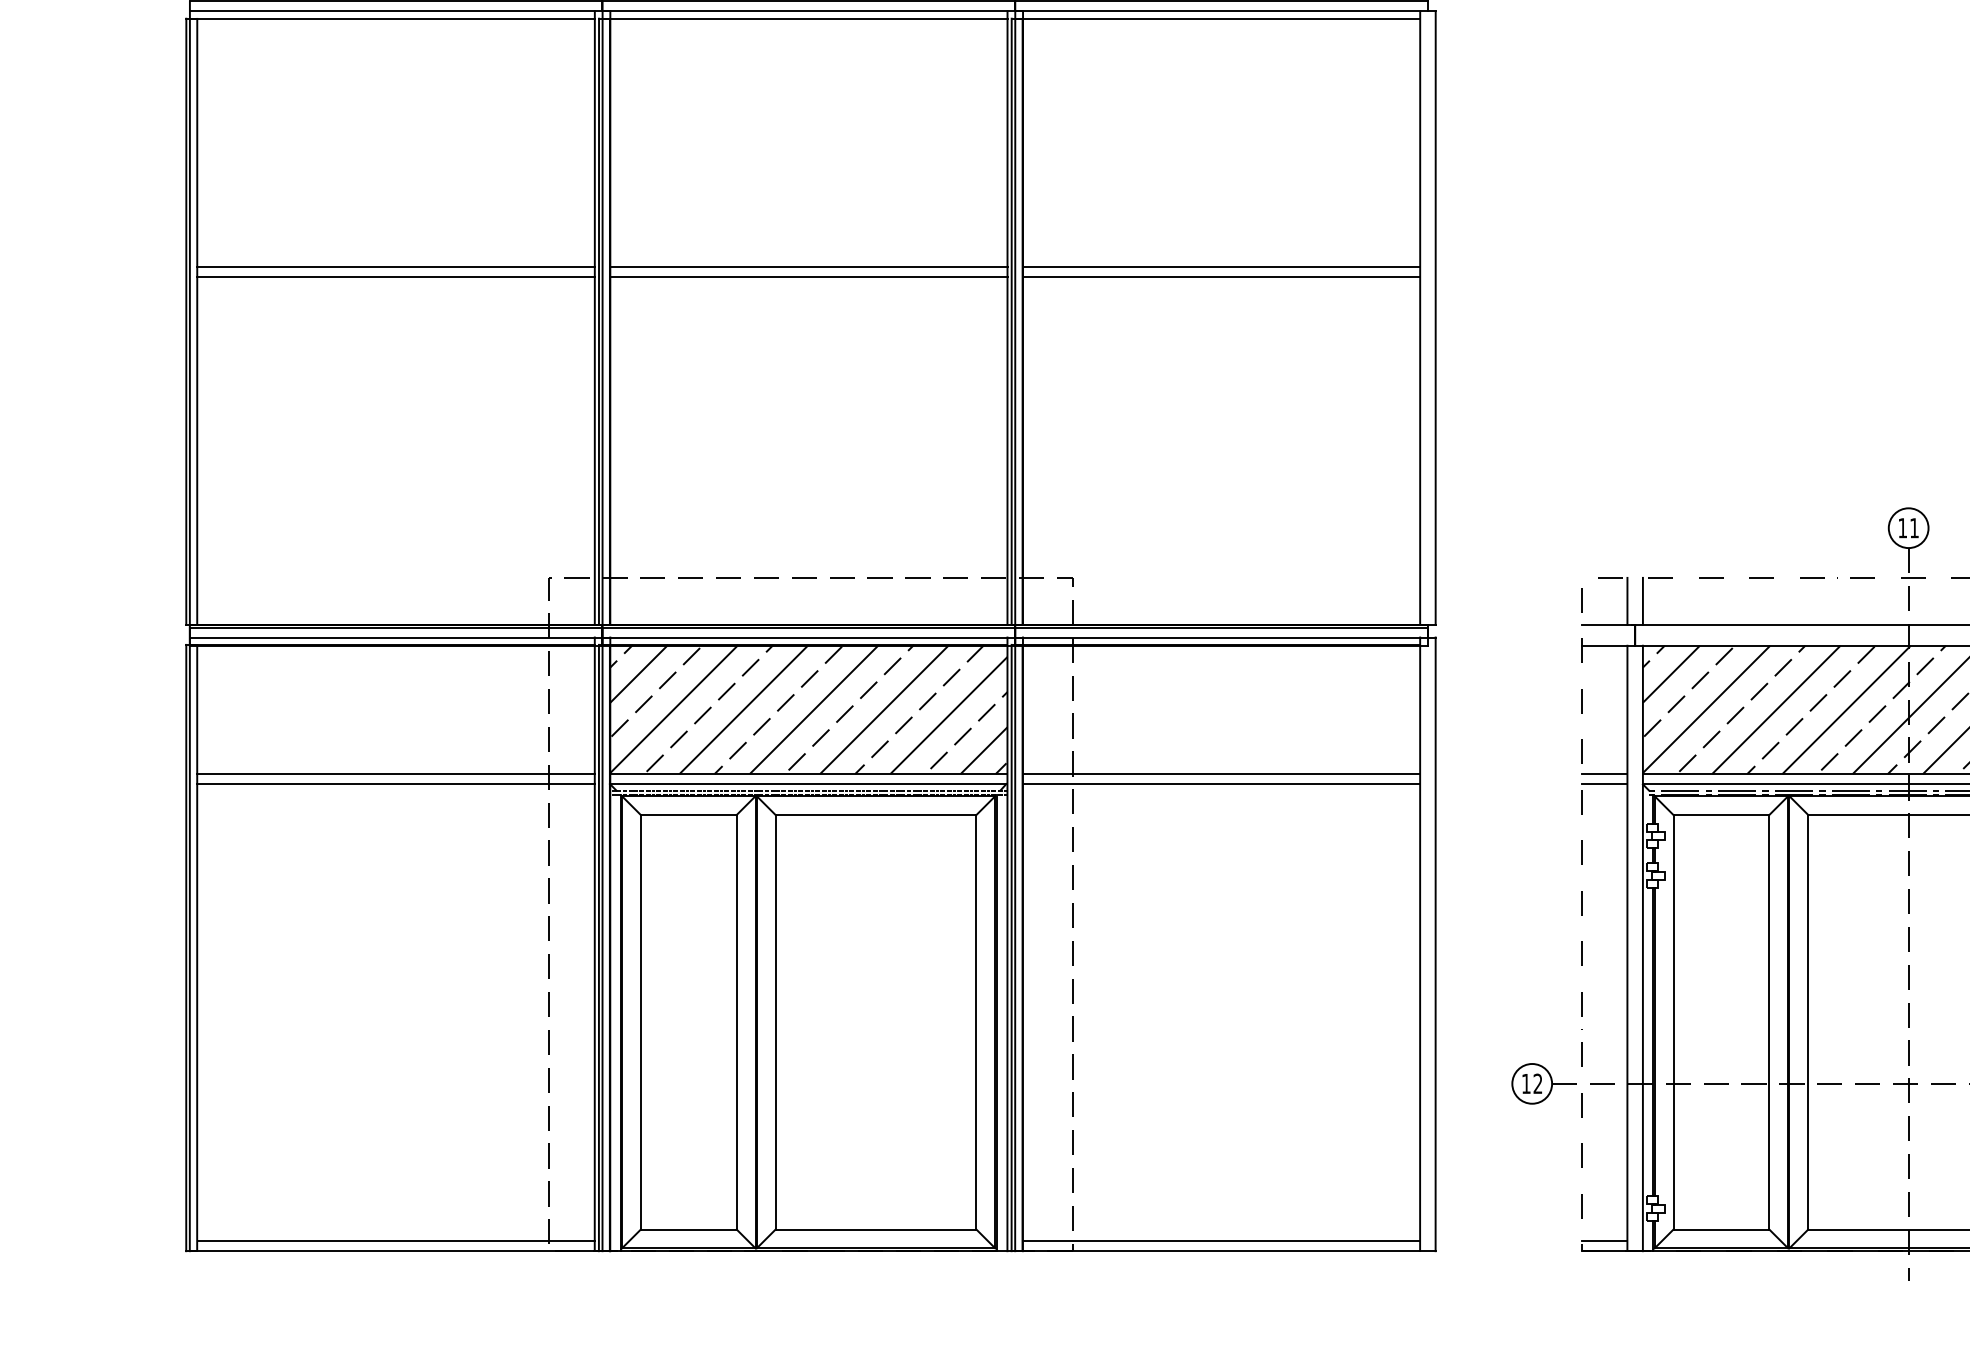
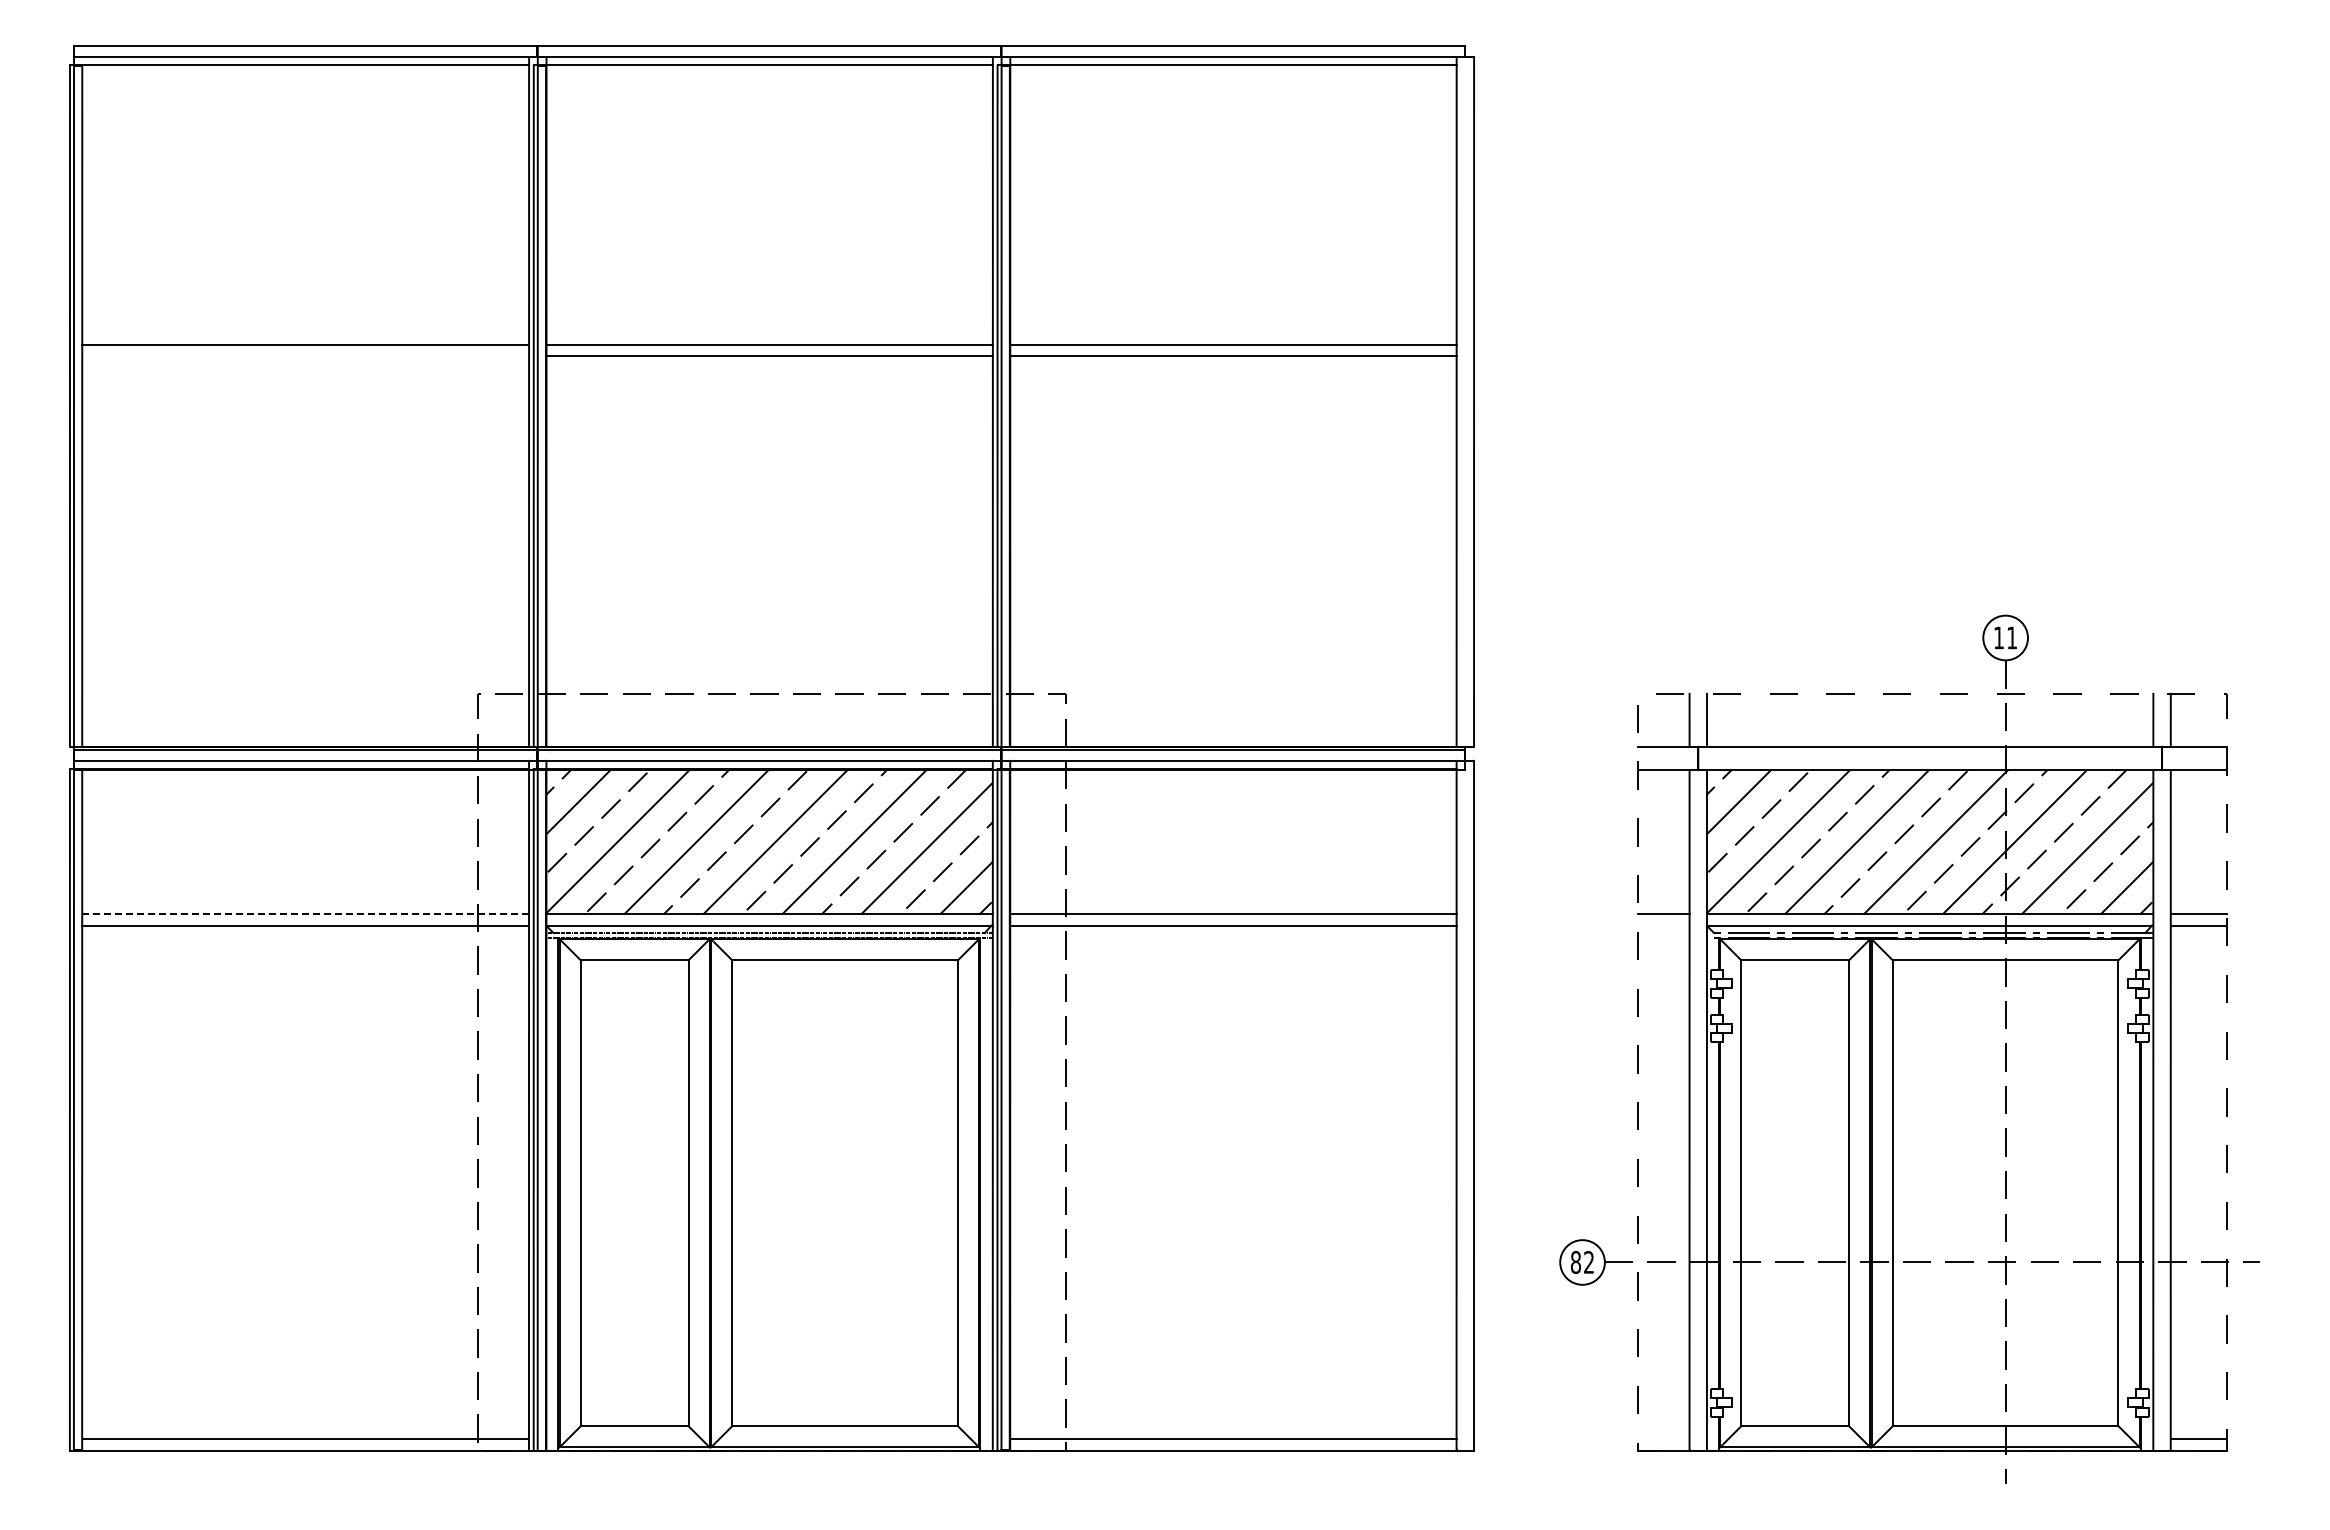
line: (395, 276) -> (305, 355), removed
line: (396, 774) -> (306, 914), solid -> dashed
line: (1604, 784) -> (1663, 925), removed
text: (1525, 1083) -> (1575, 1262), 12 -> 82
line: (1604, 1241) -> (1663, 1439), removed

